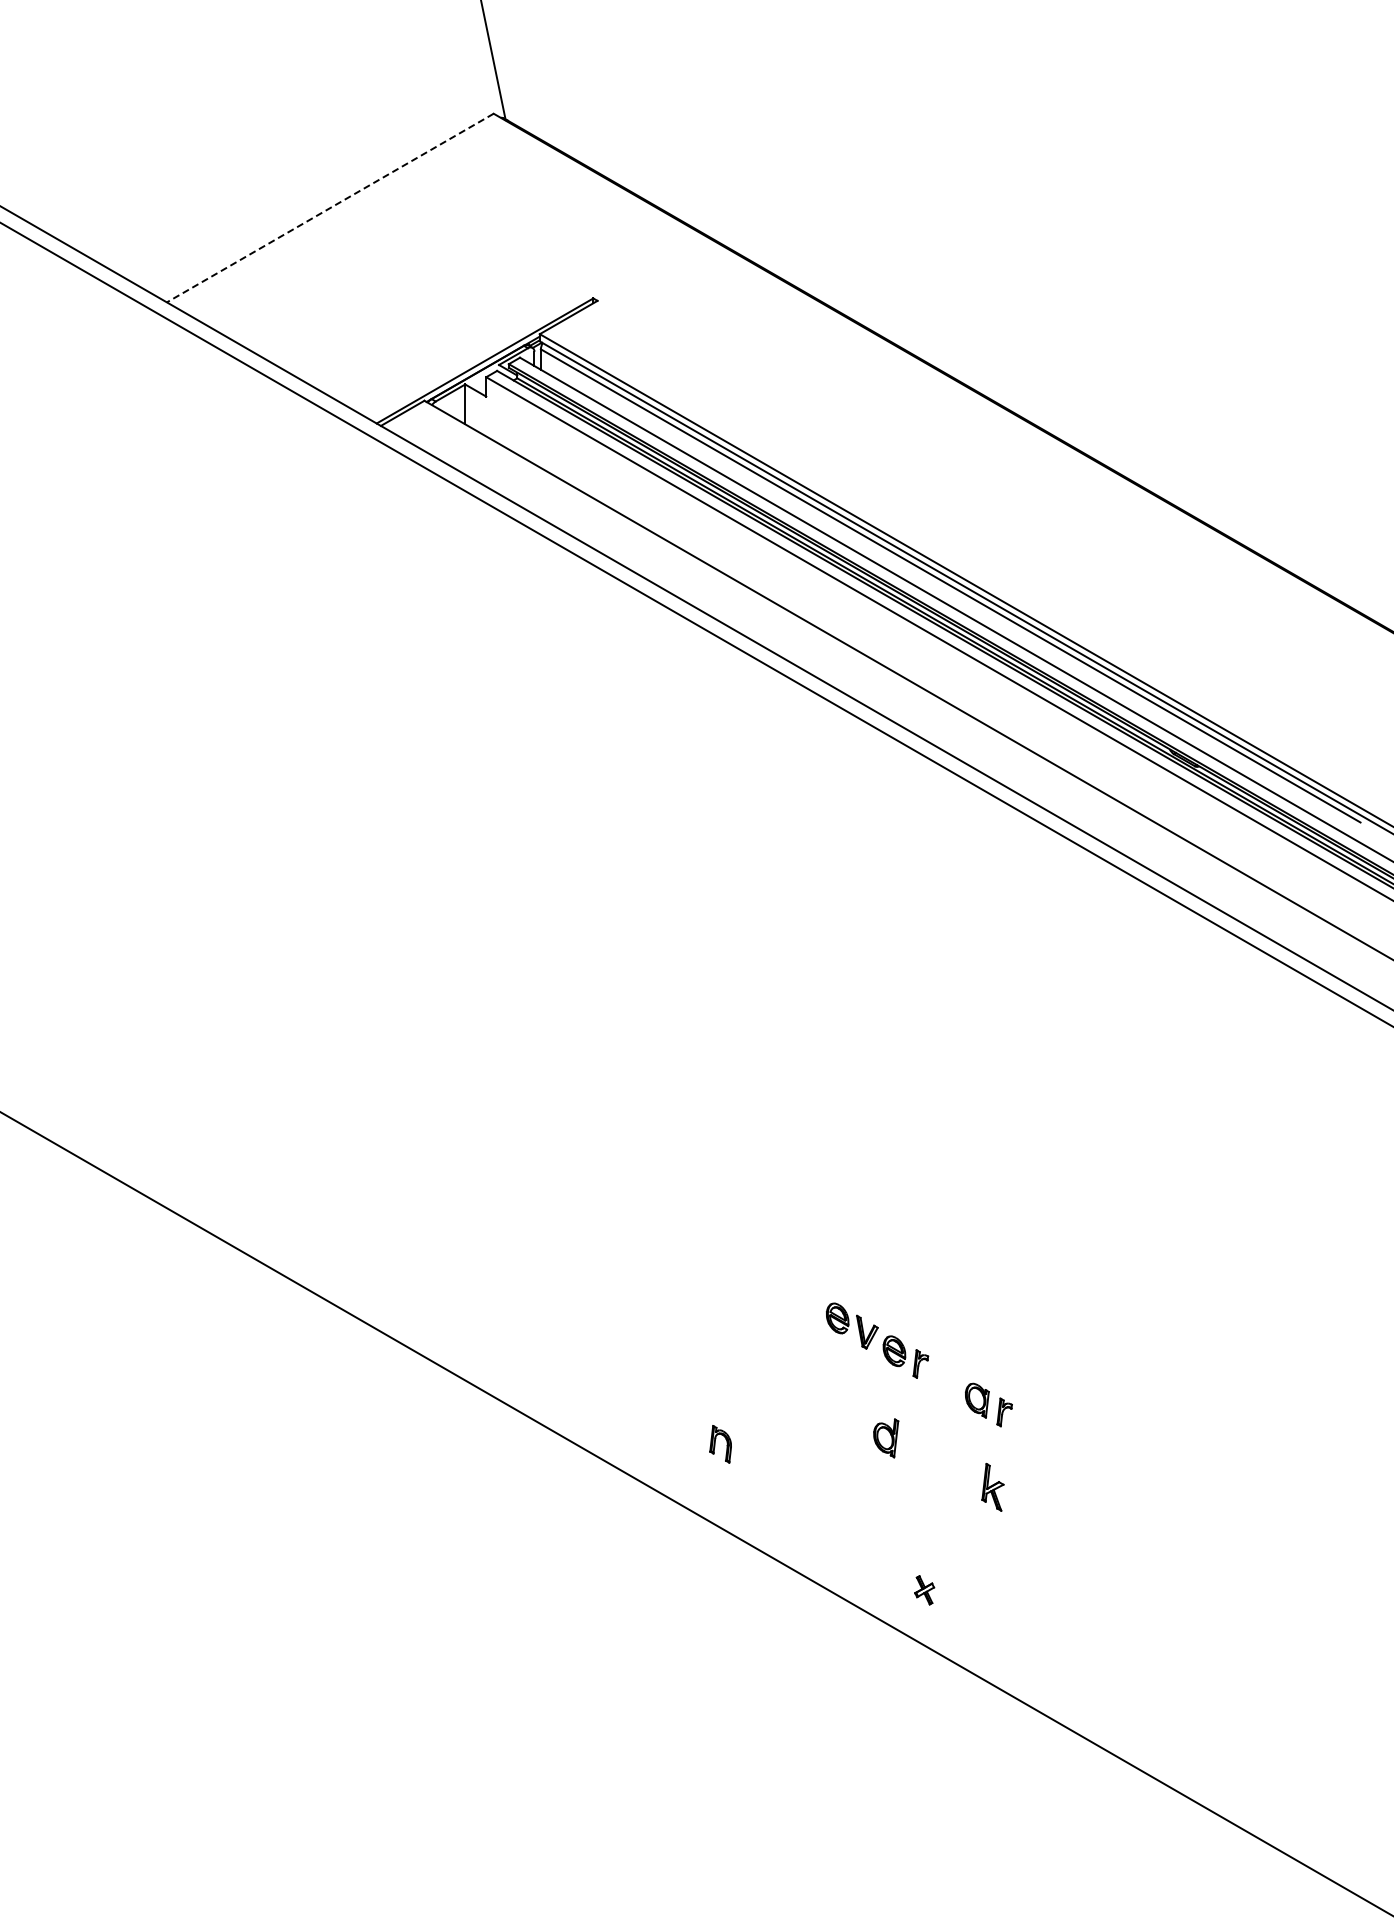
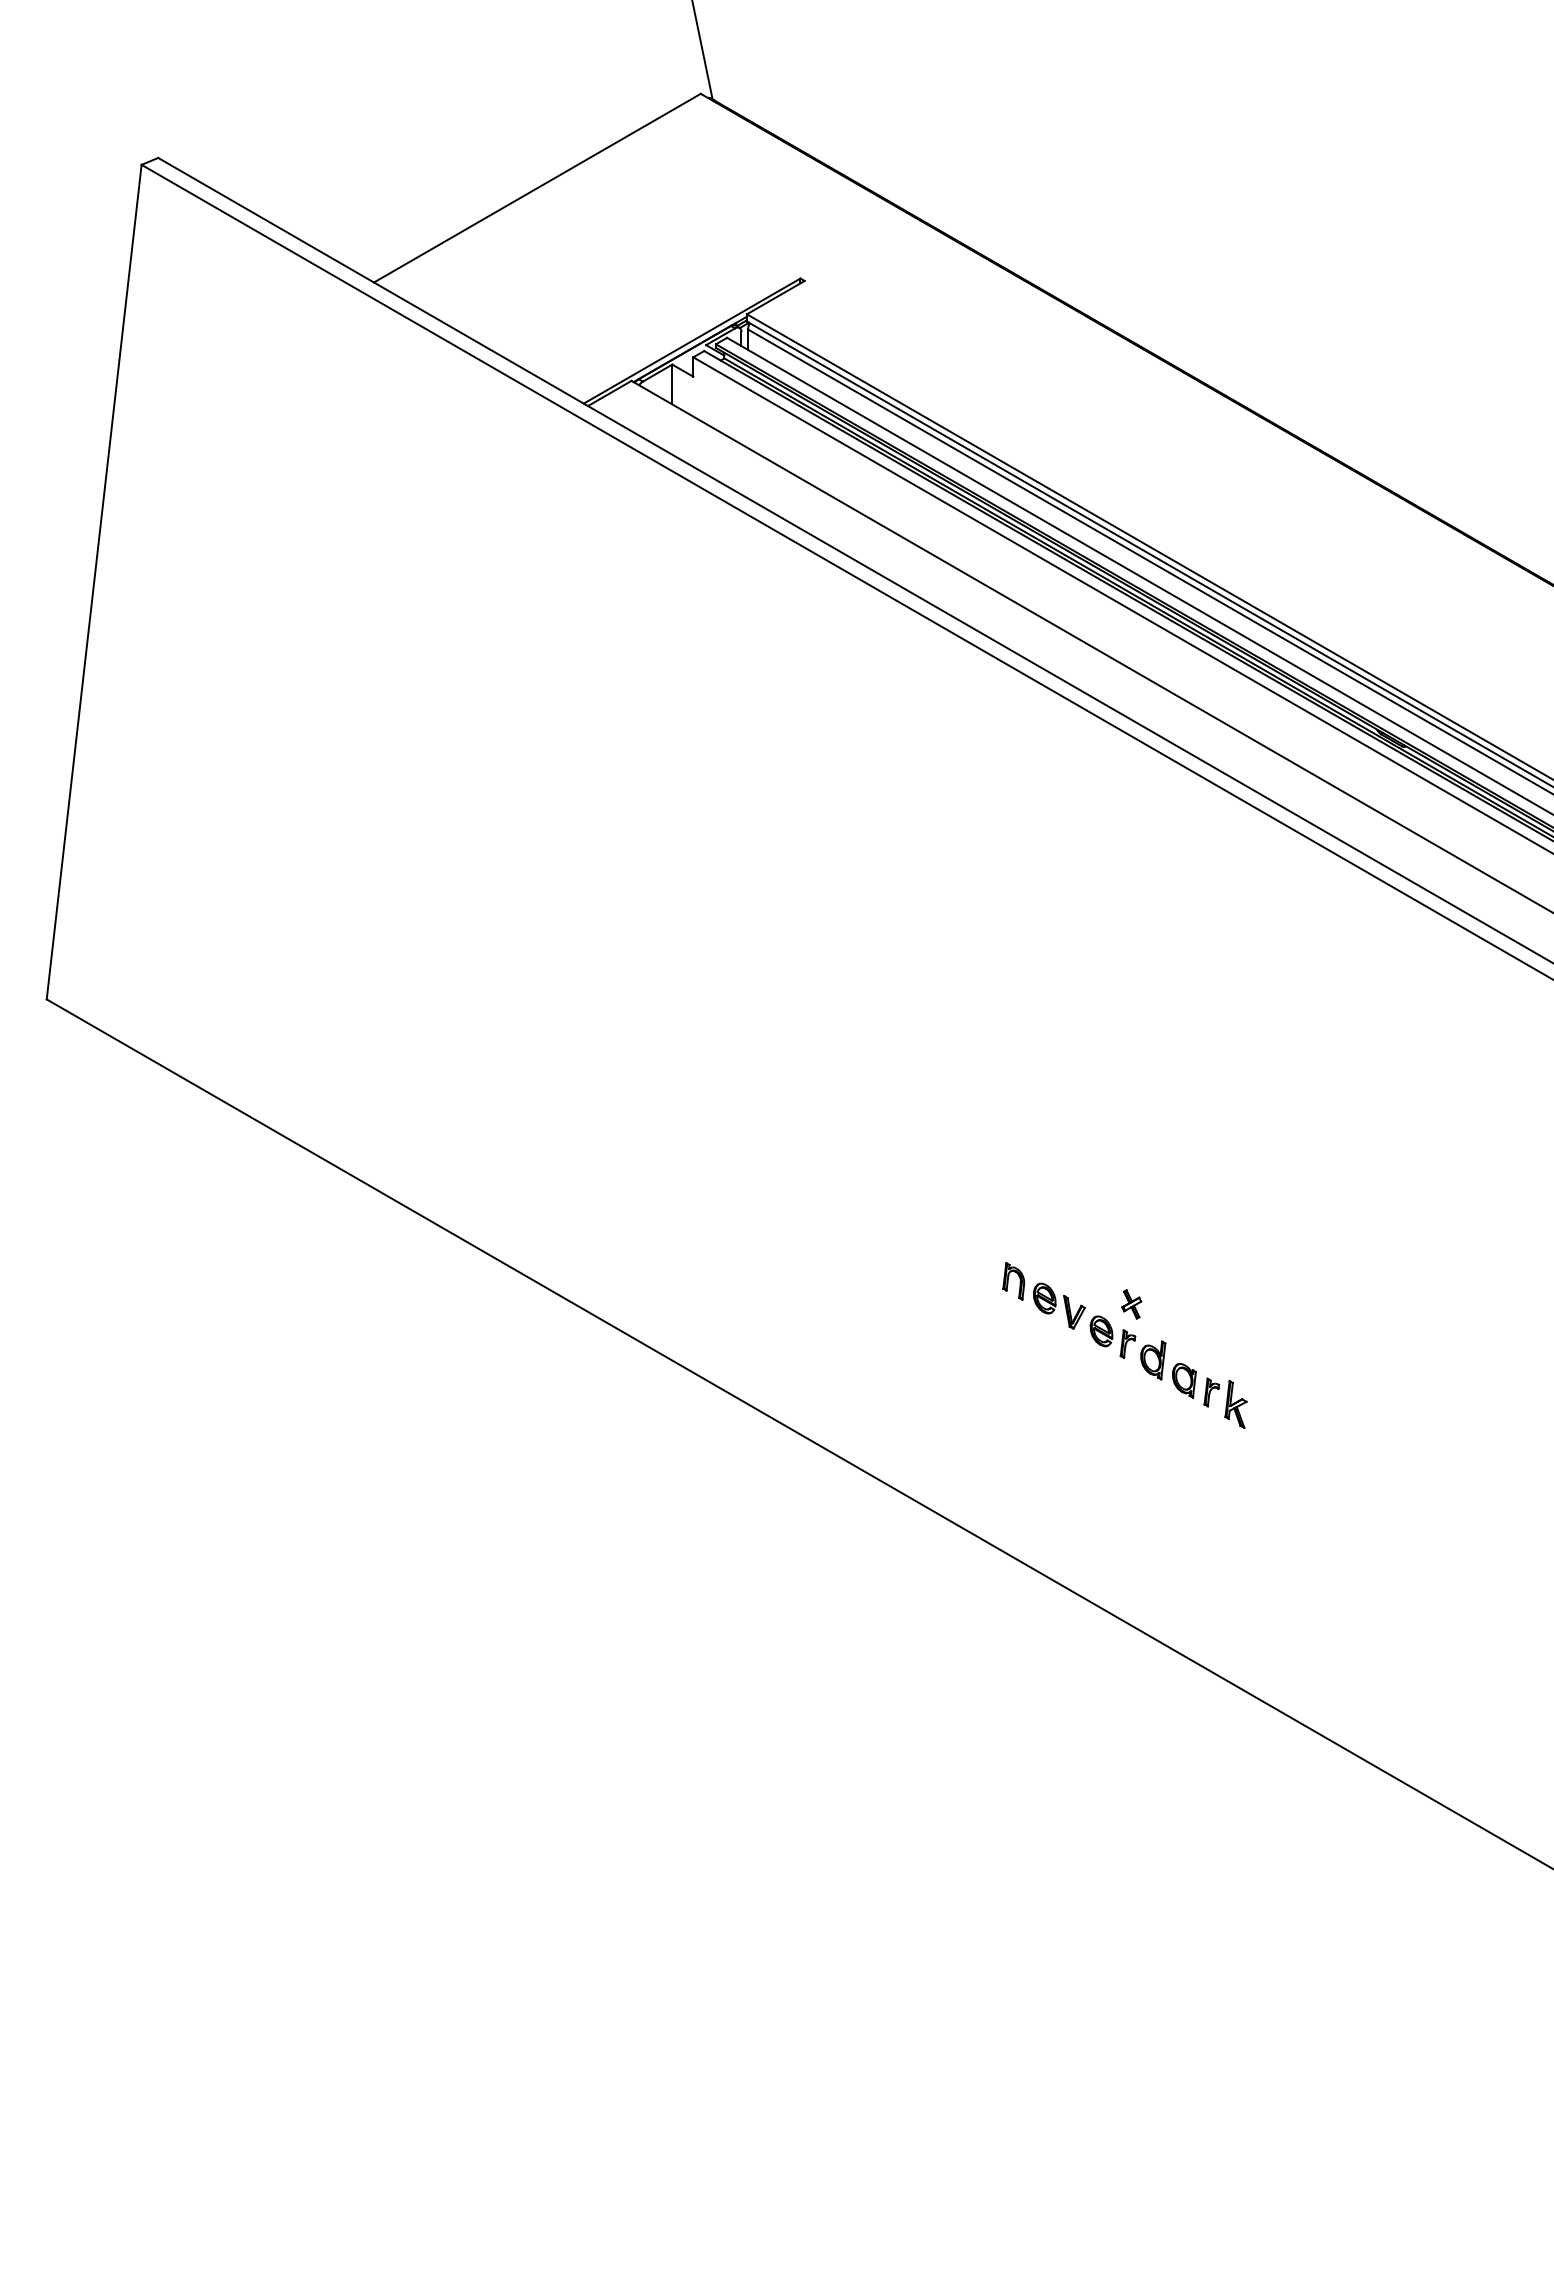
line: (330, 208) -> (537, 188), dashed -> solid
part: (886, 1438) -> (1153, 1360), moved
part: (720, 1444) -> (1013, 1281), moved
part: (992, 1487) -> (1235, 1404), moved
part: (924, 1590) -> (1131, 1304), moved

